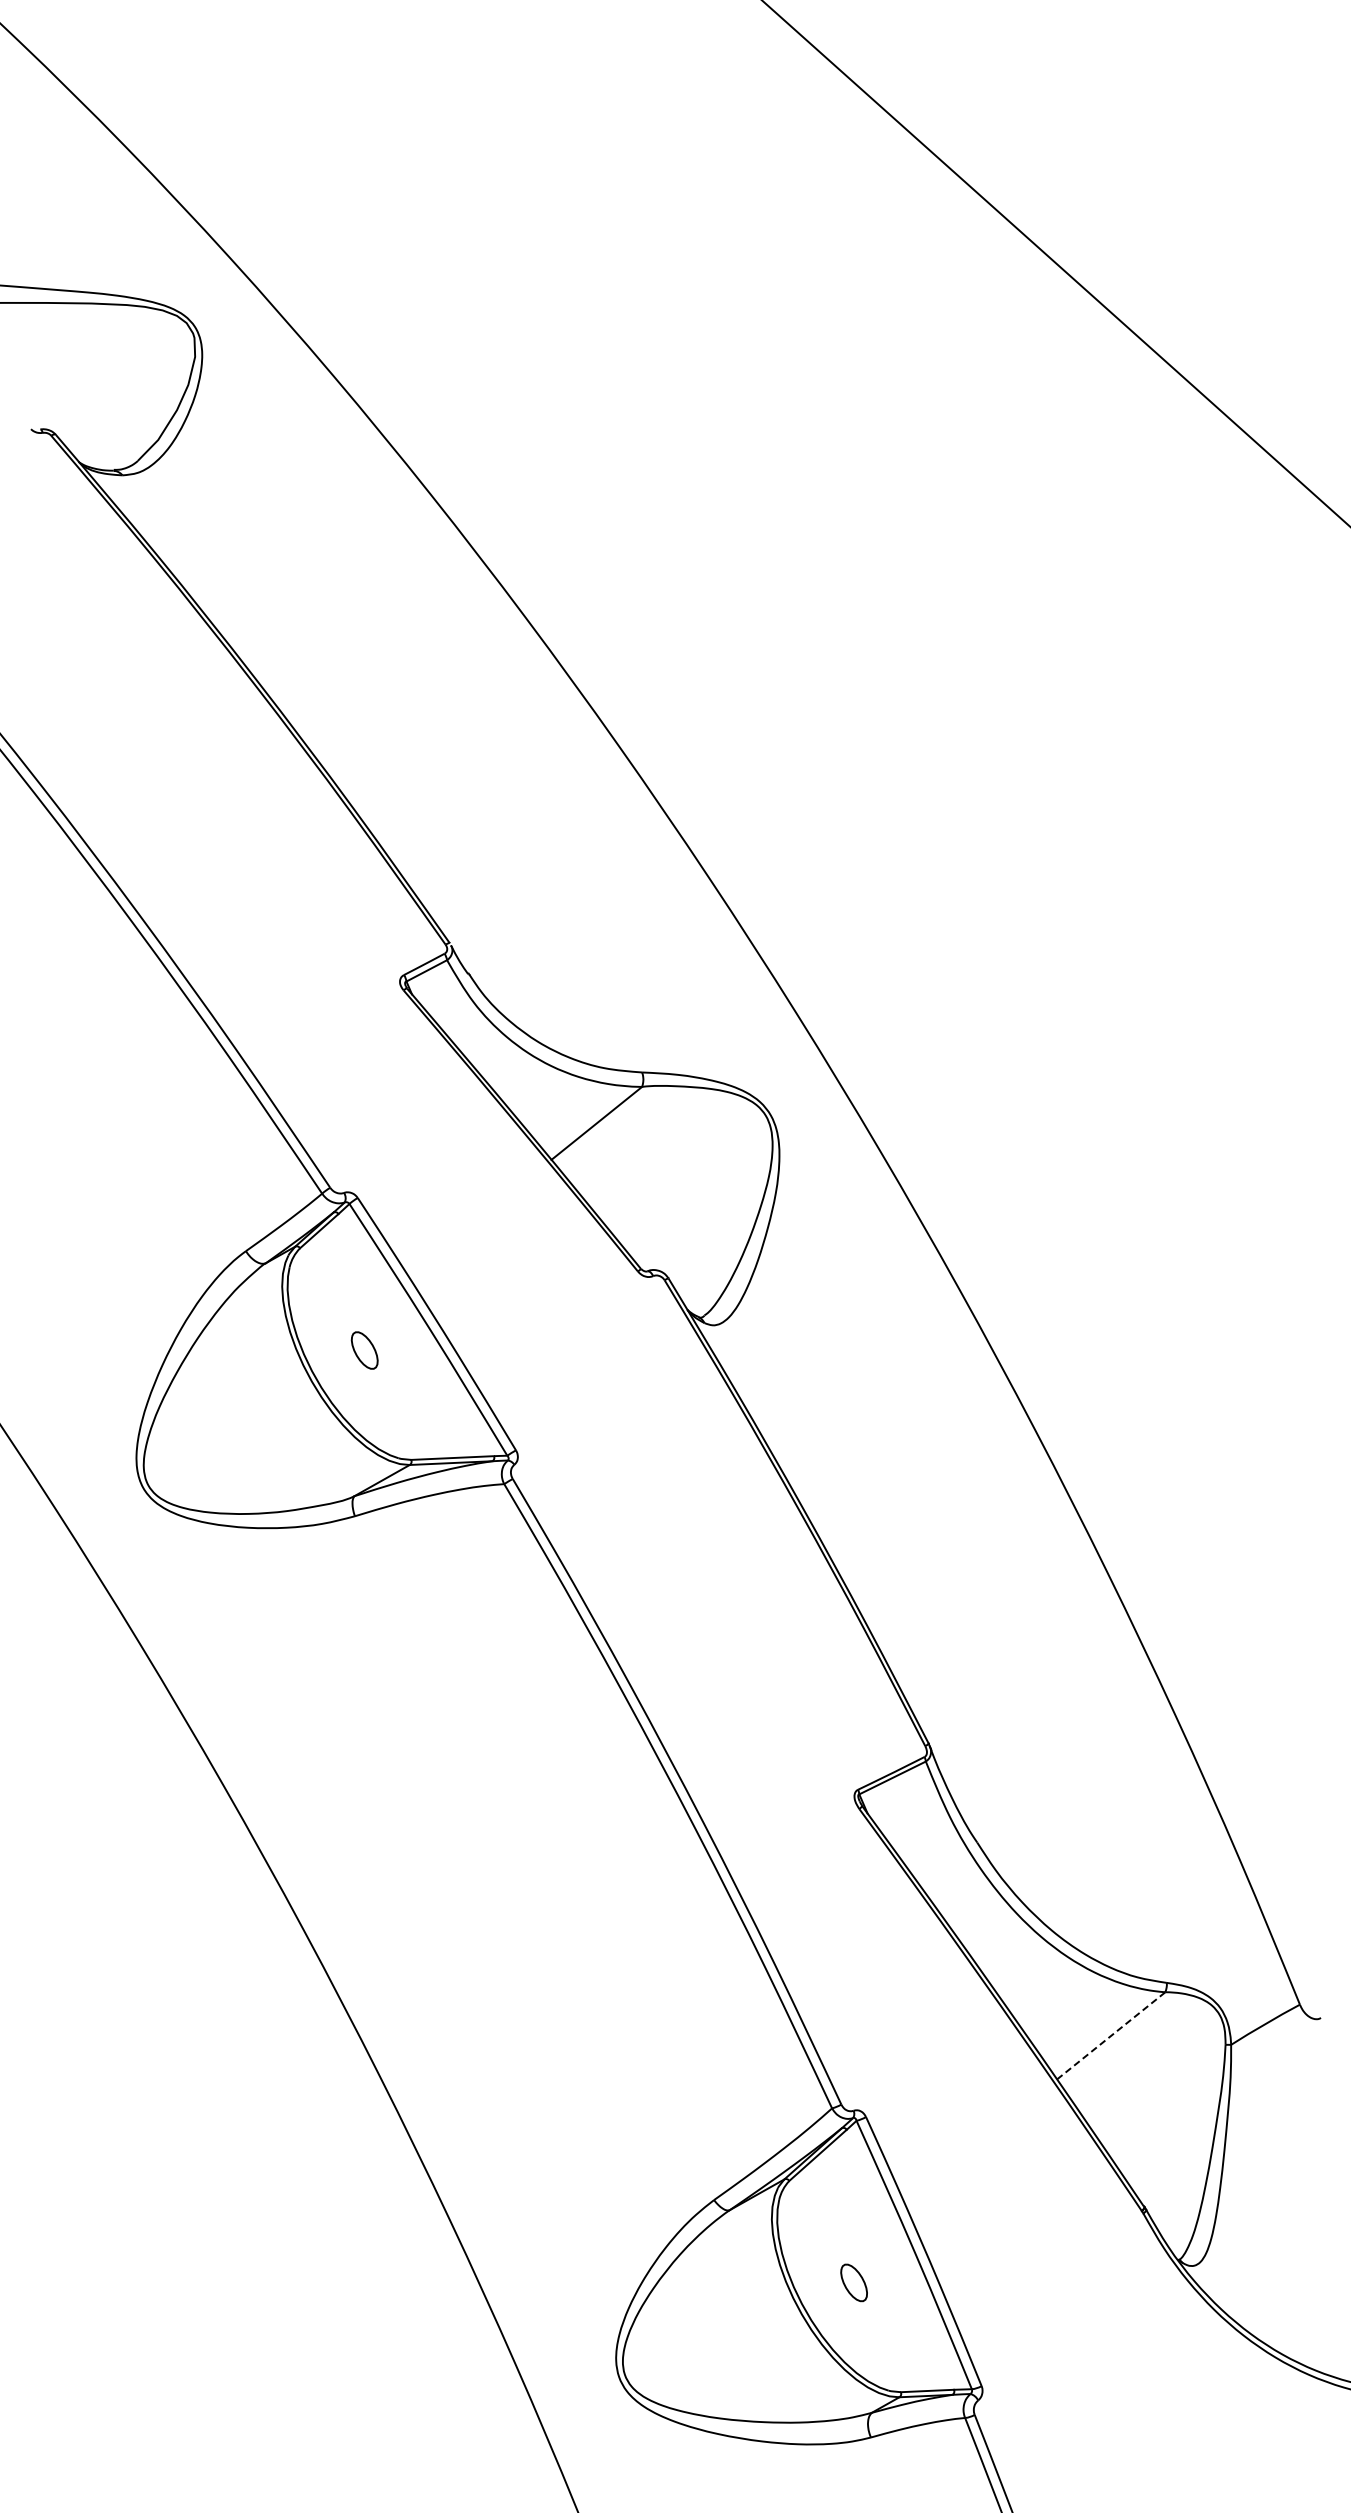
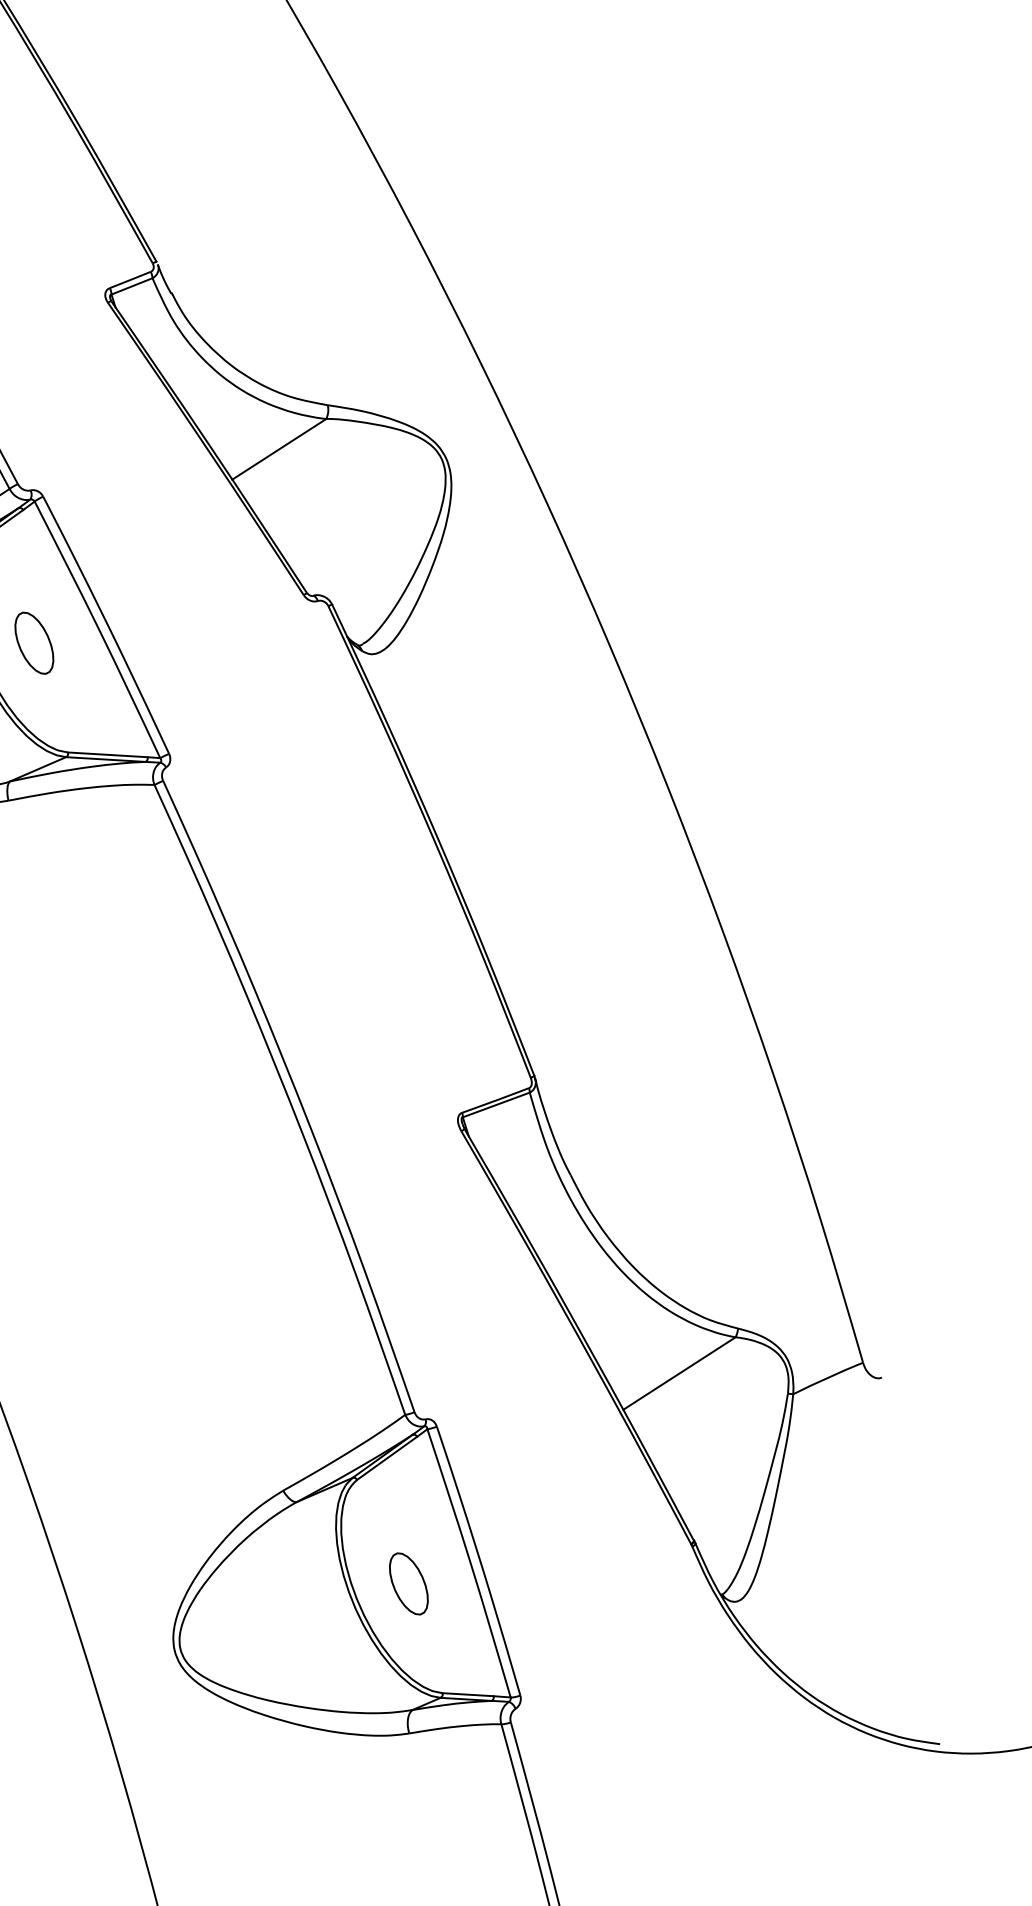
part: (364, 1350) -> (34, 643), size x1.67
line: (1111, 2035) -> (679, 1373), dashed -> solid
part: (853, 2282) -> (408, 1583), size x1.67

